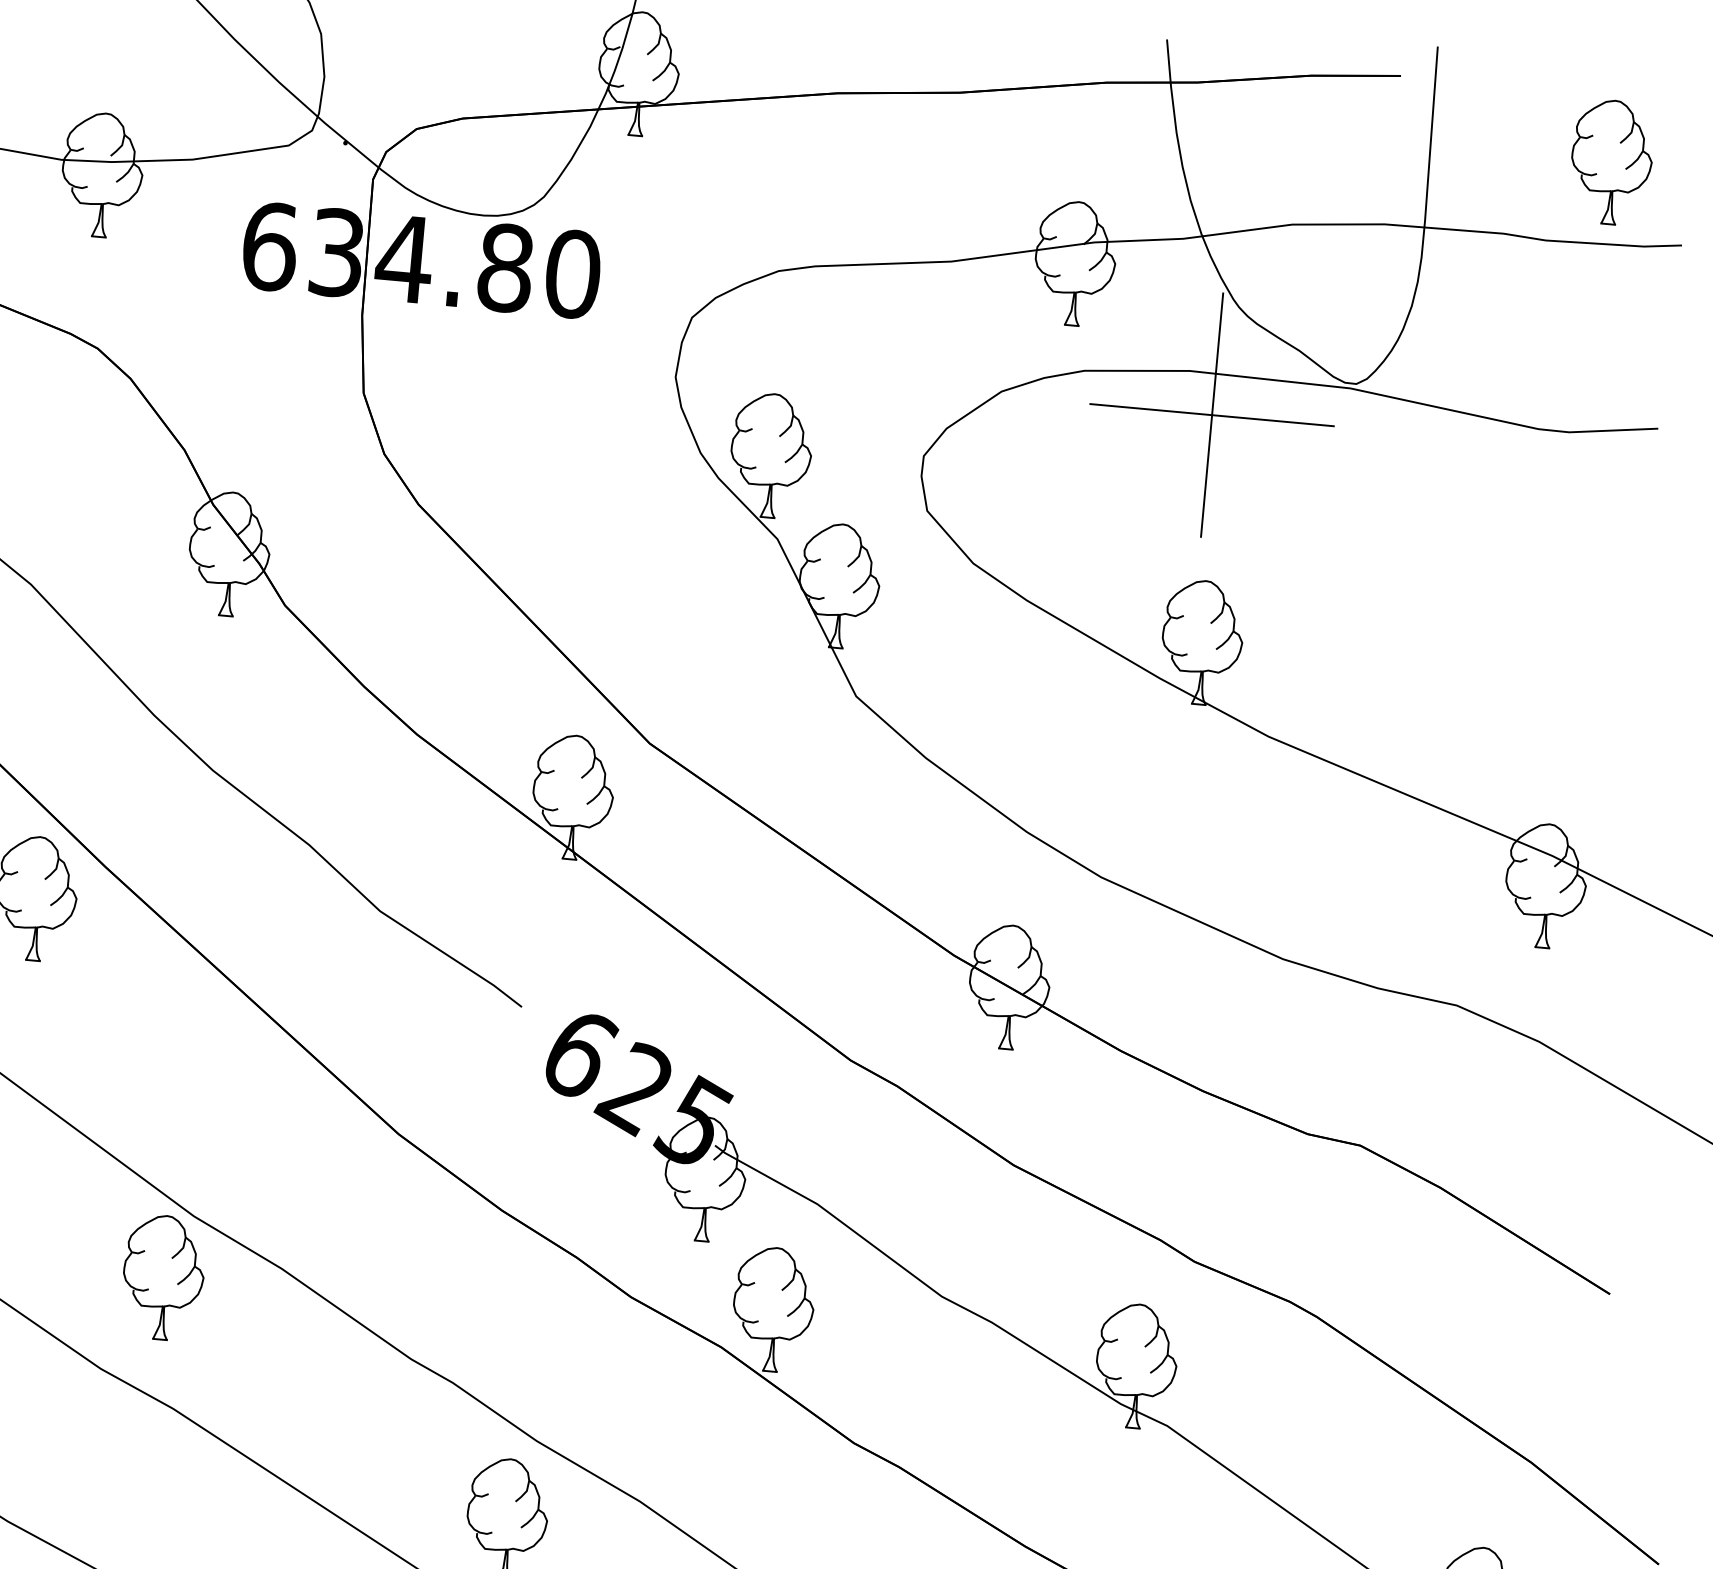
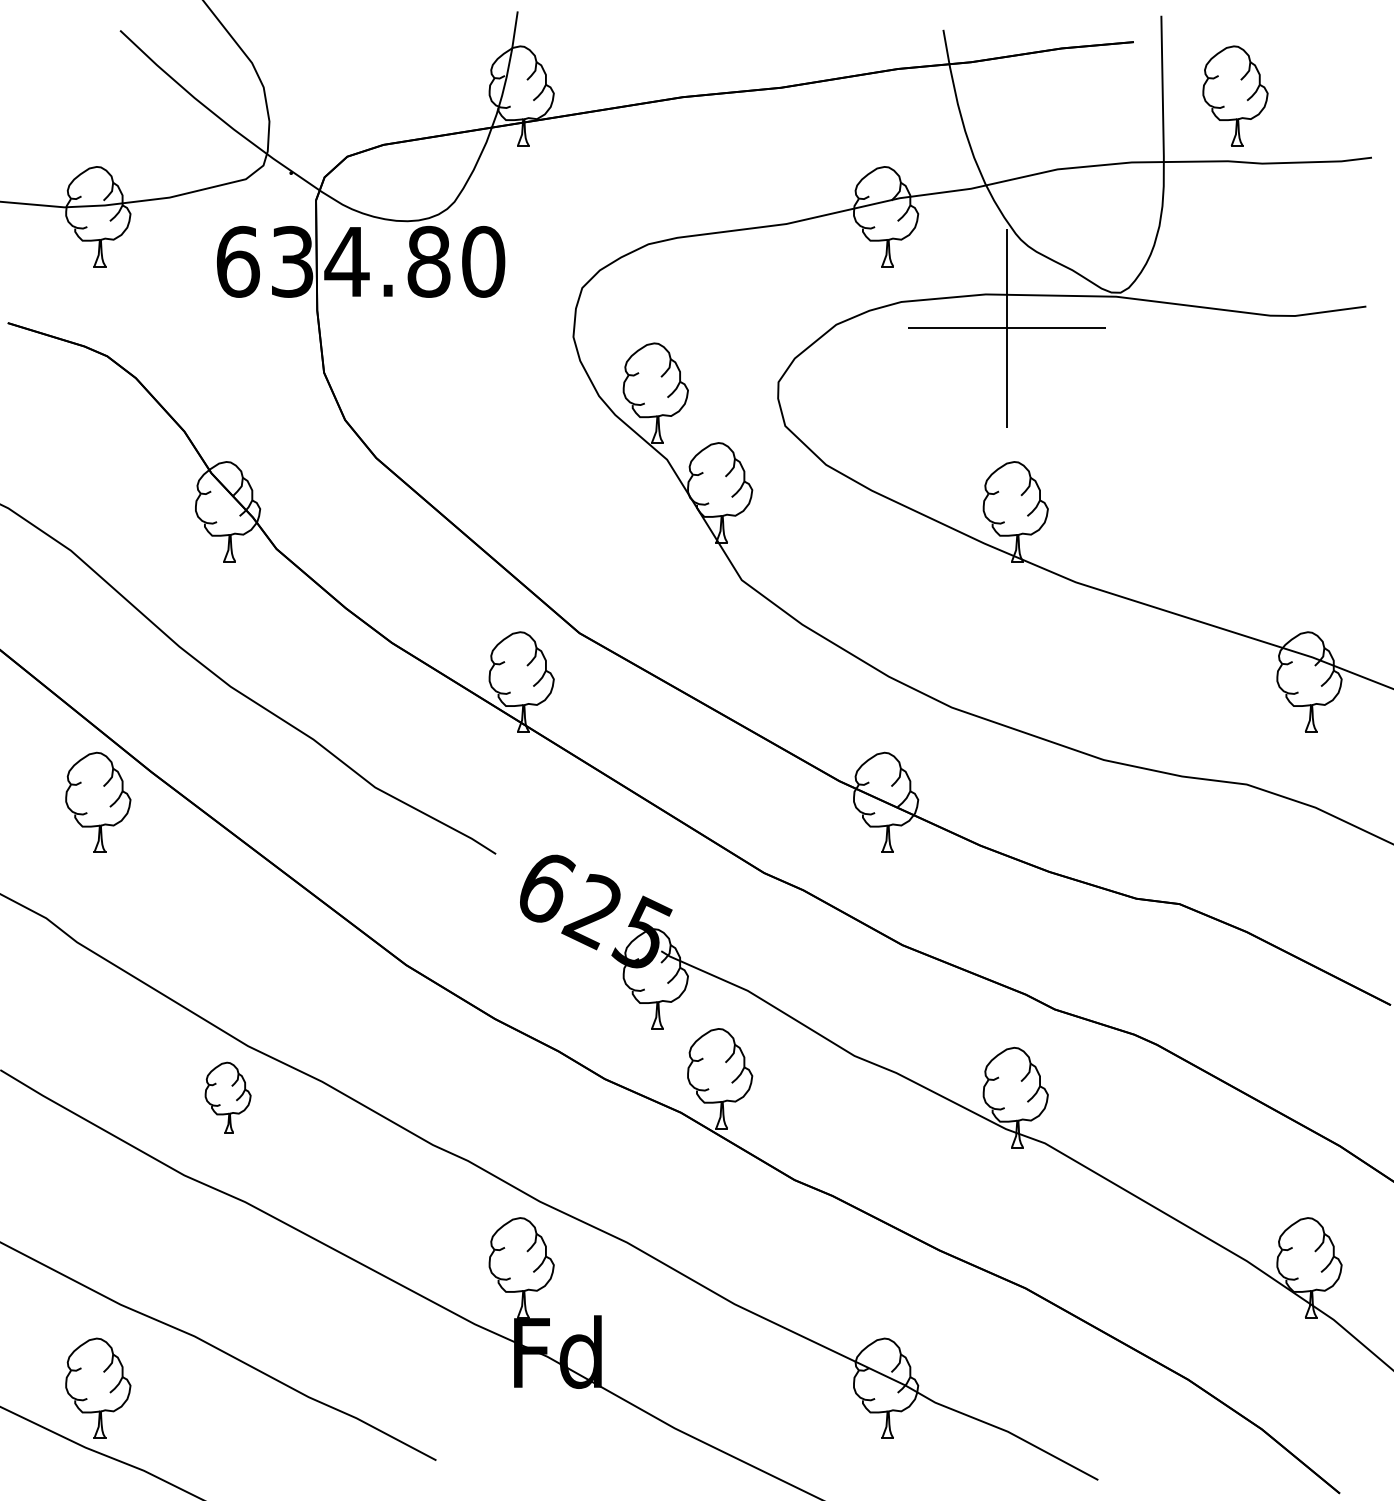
part: (1611, 161) -> (1235, 95), moved
part: (164, 1277) -> (228, 1097), size x0.7

